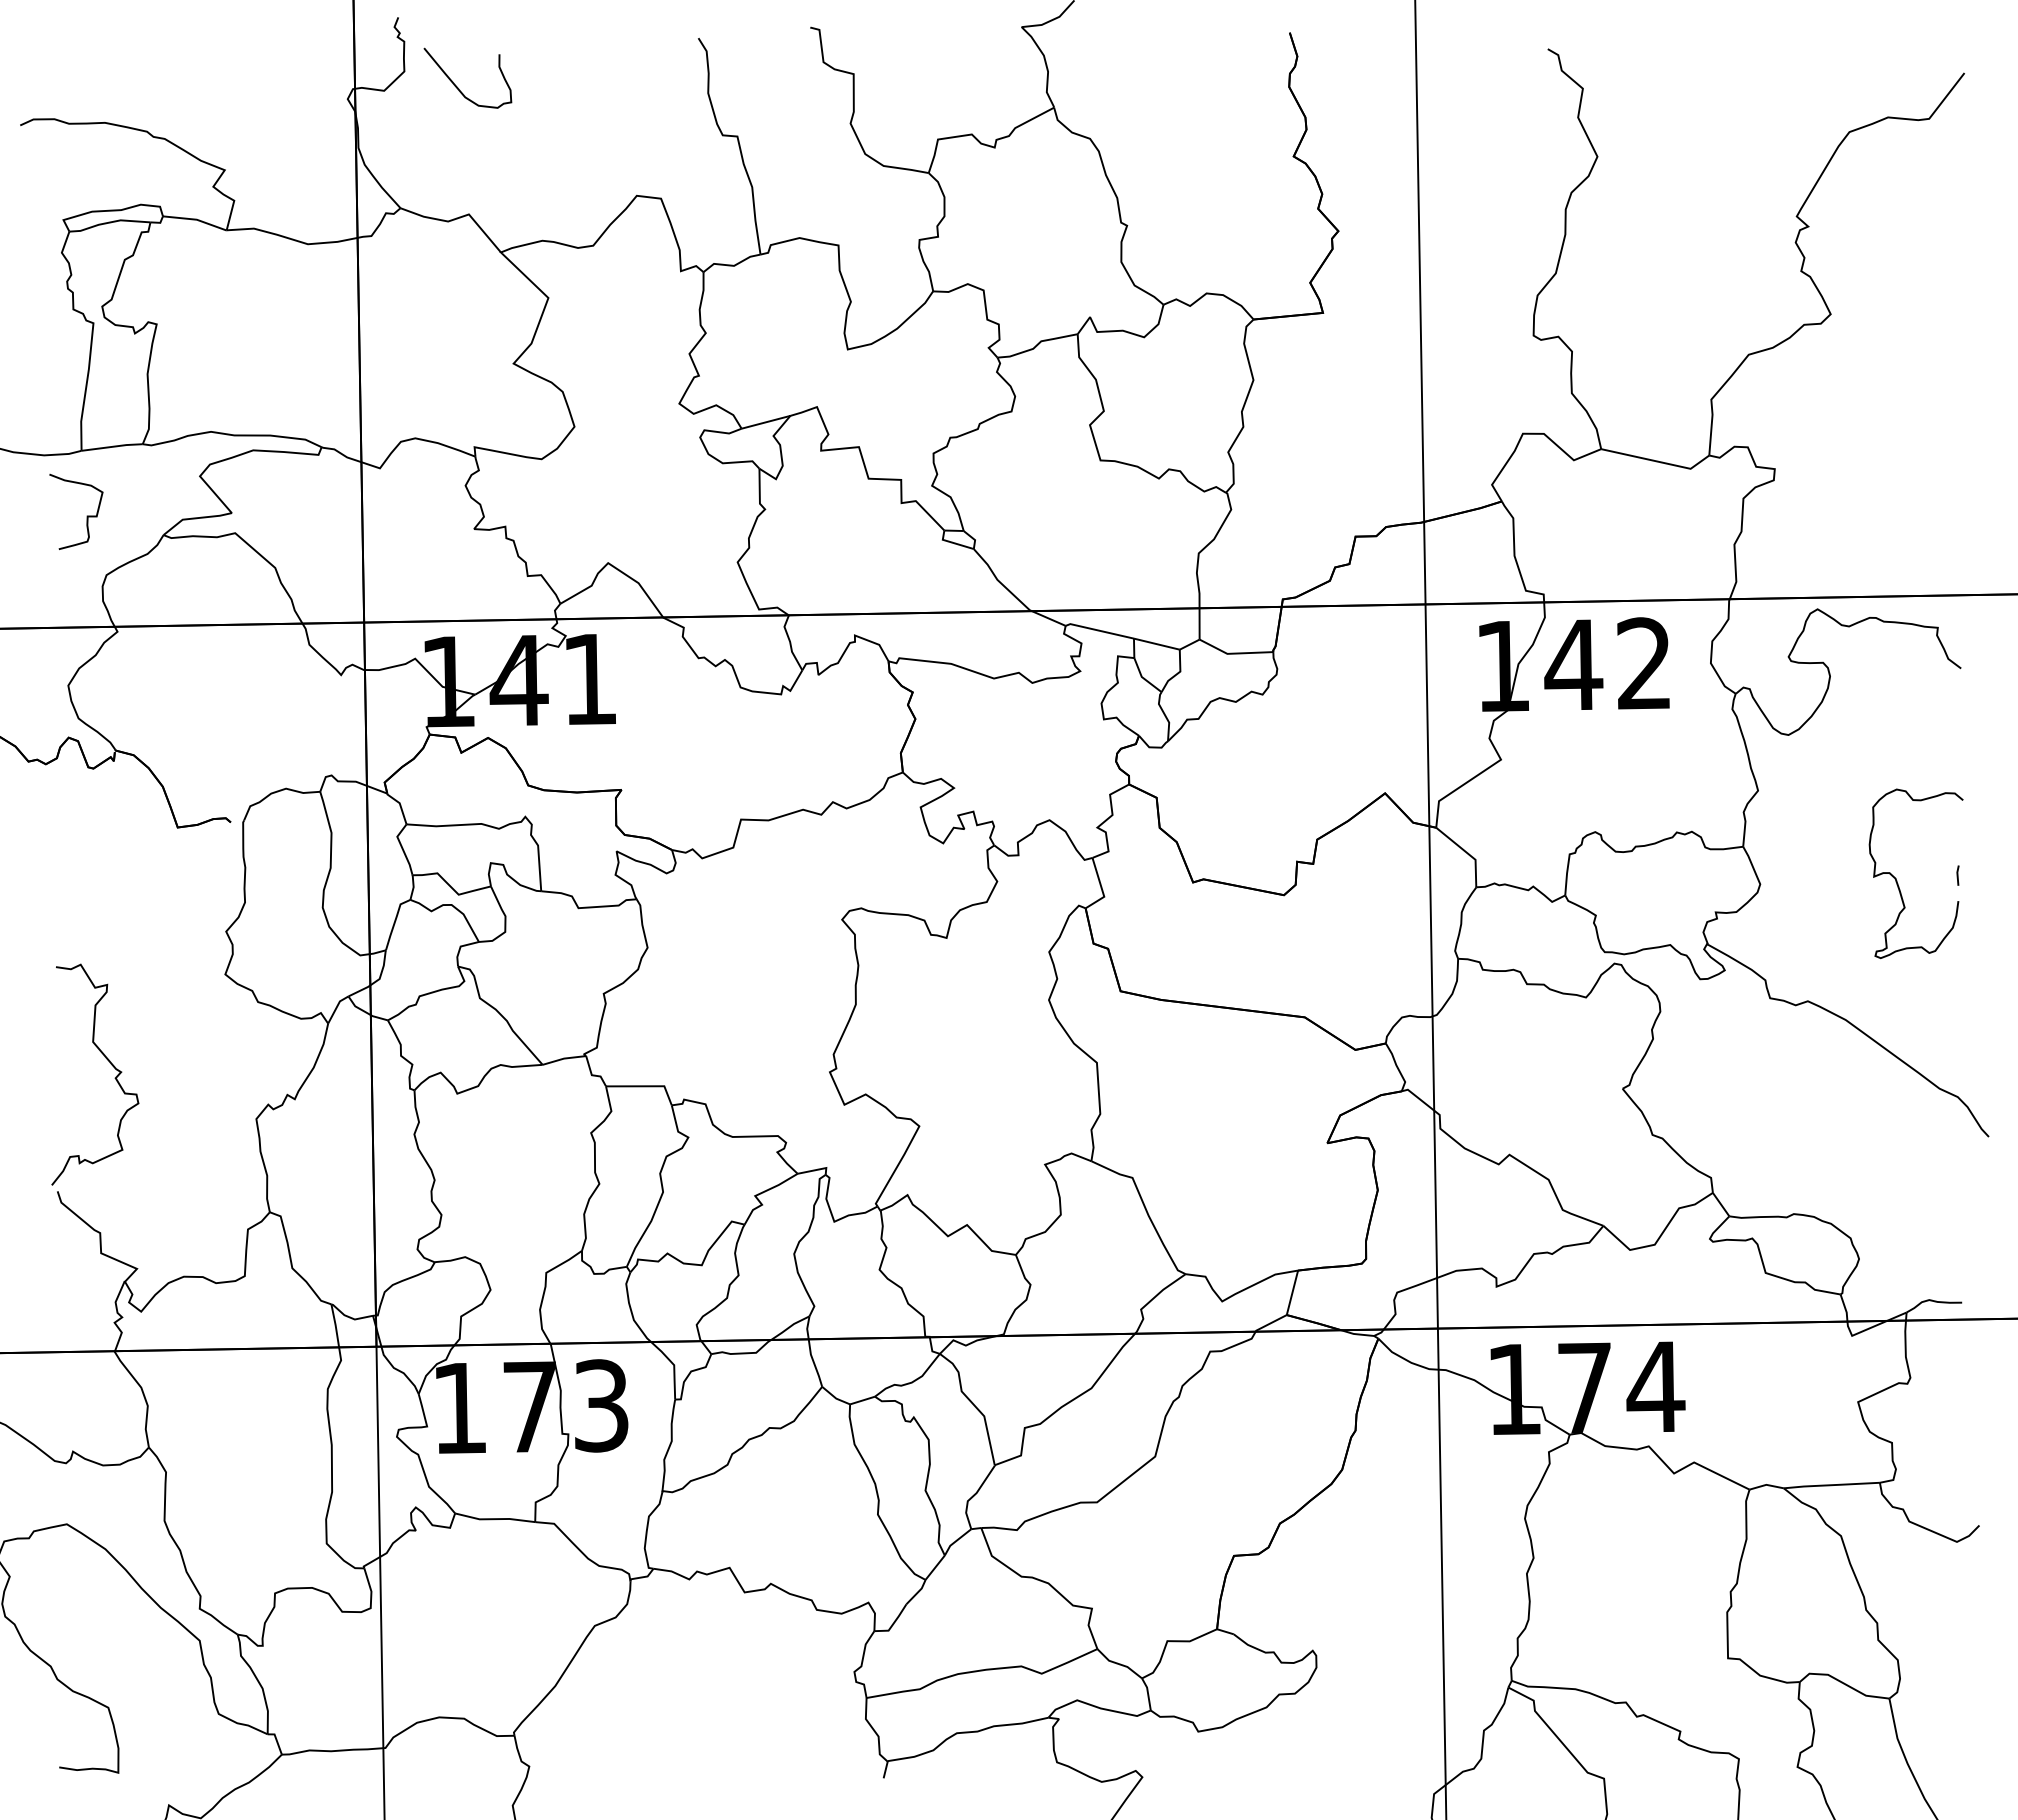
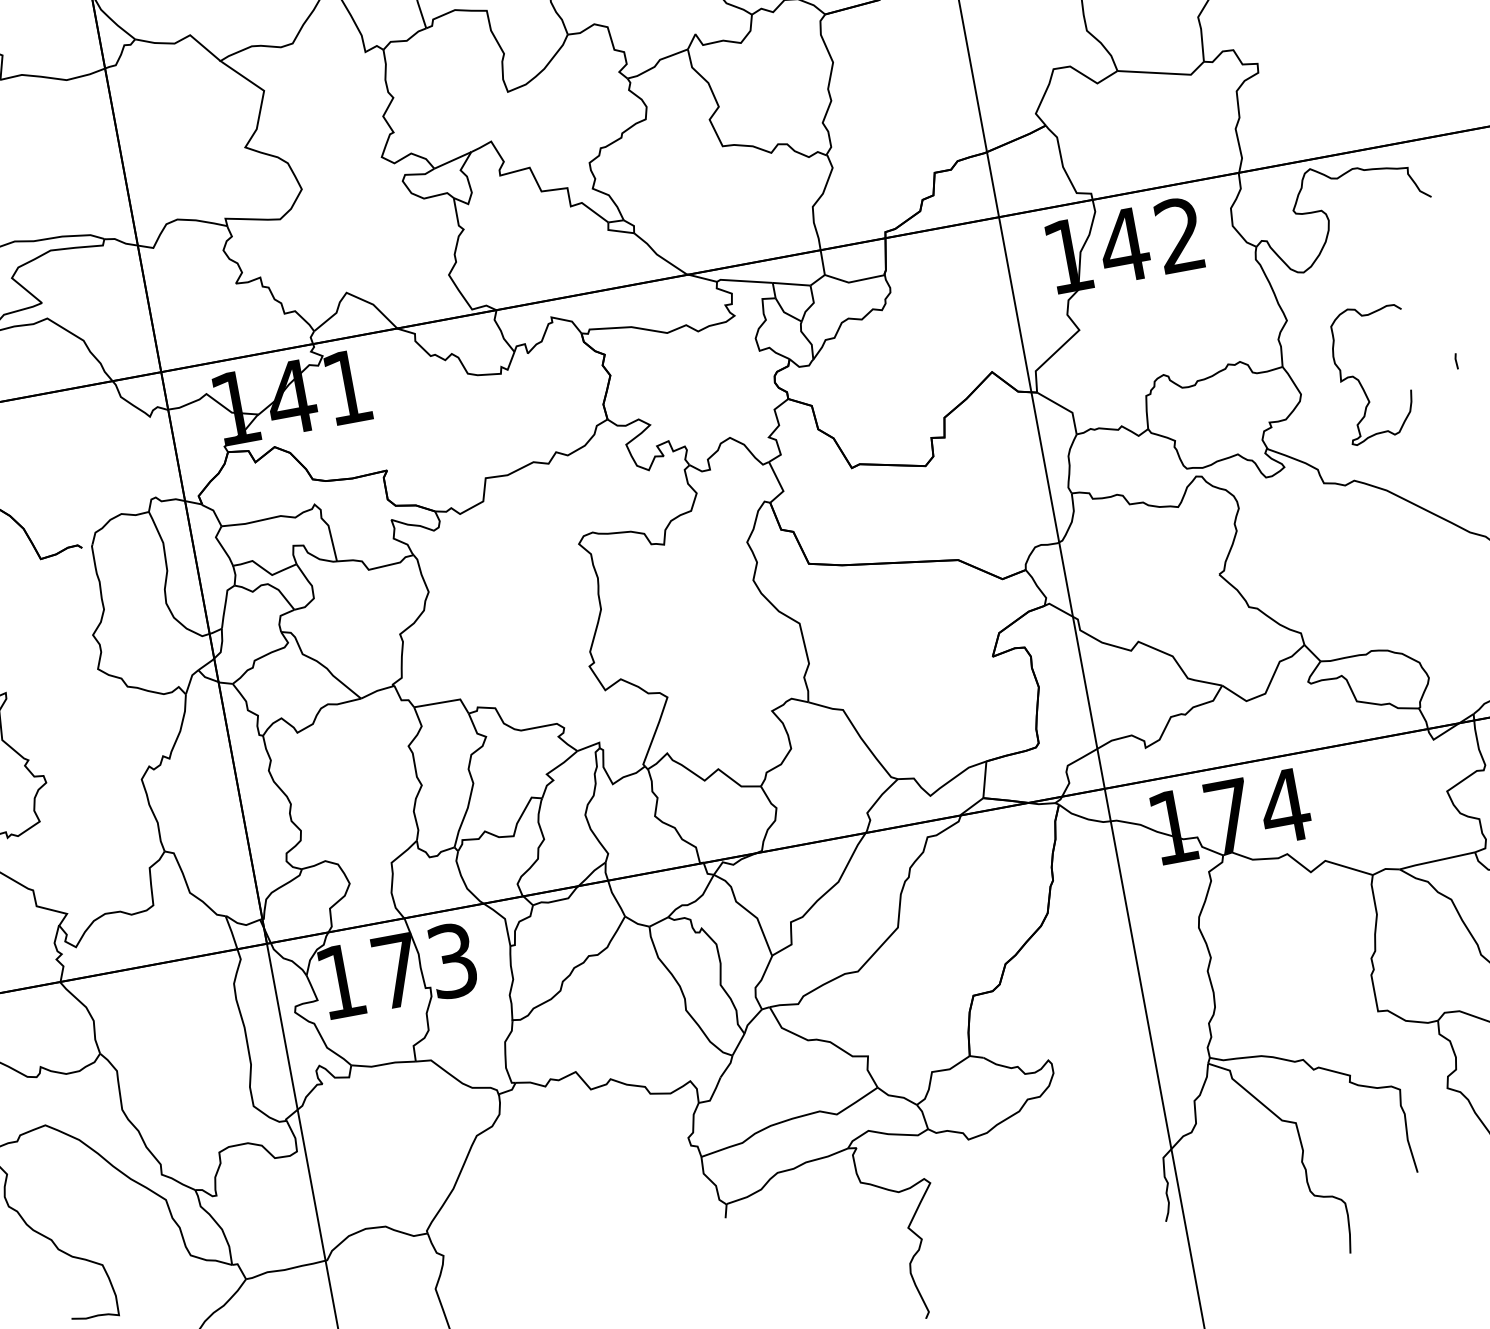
curve: (1897, 880) -> (1360, 381), moved

